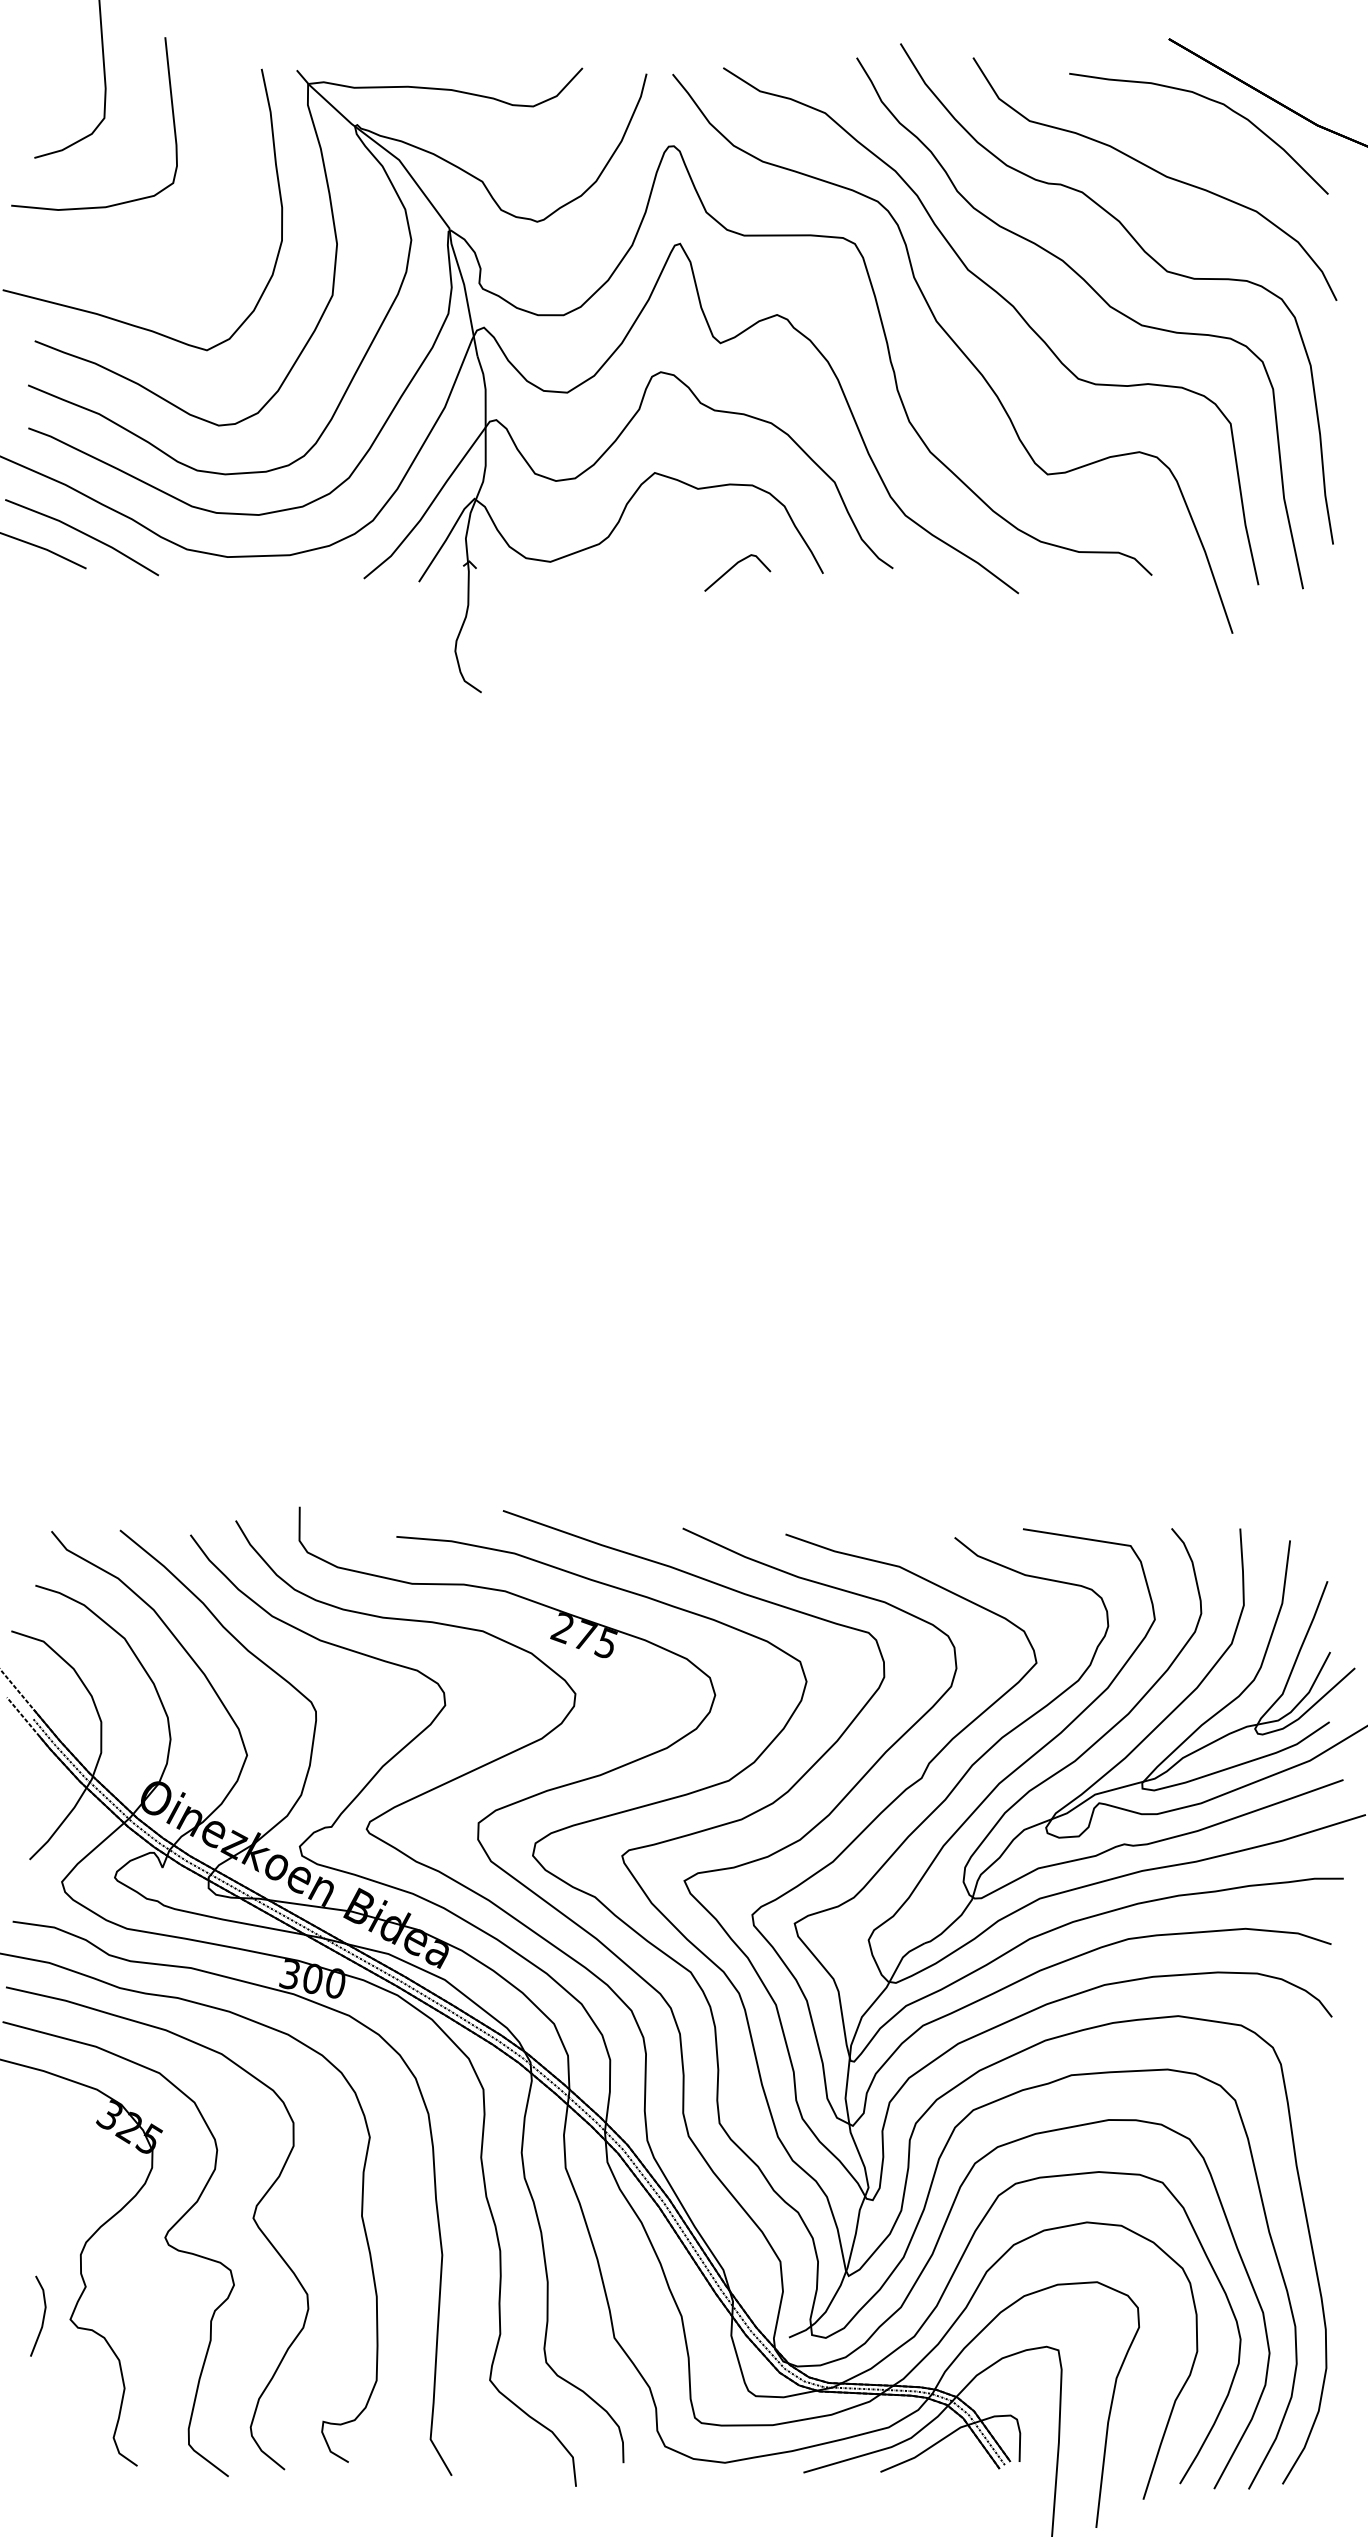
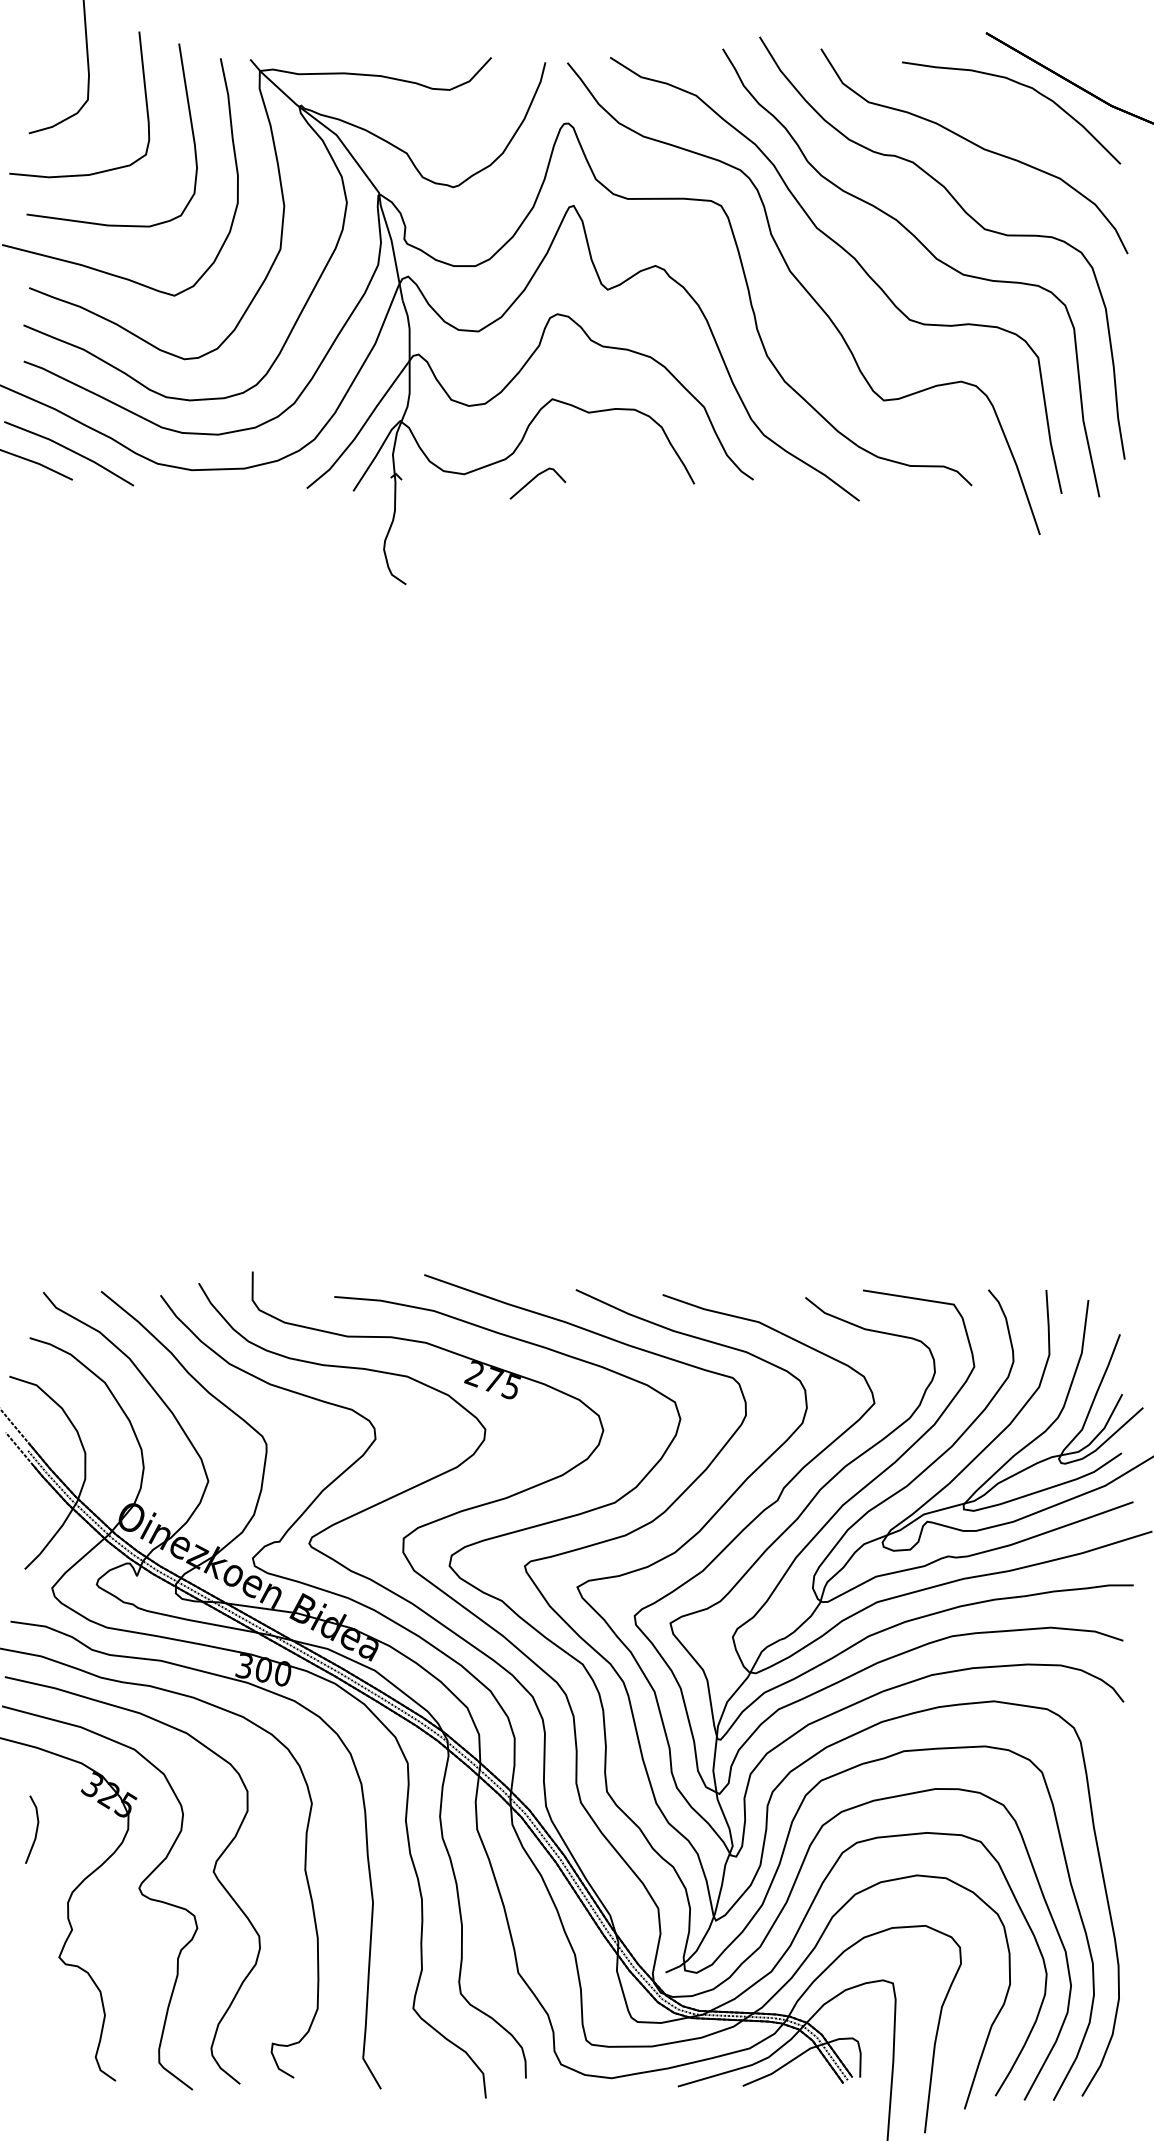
curve: (225, 143) -> (190, 121), added
line: (733, 567) -> (534, 478), moved
line: (43, 2315) -> (36, 1829), moved

